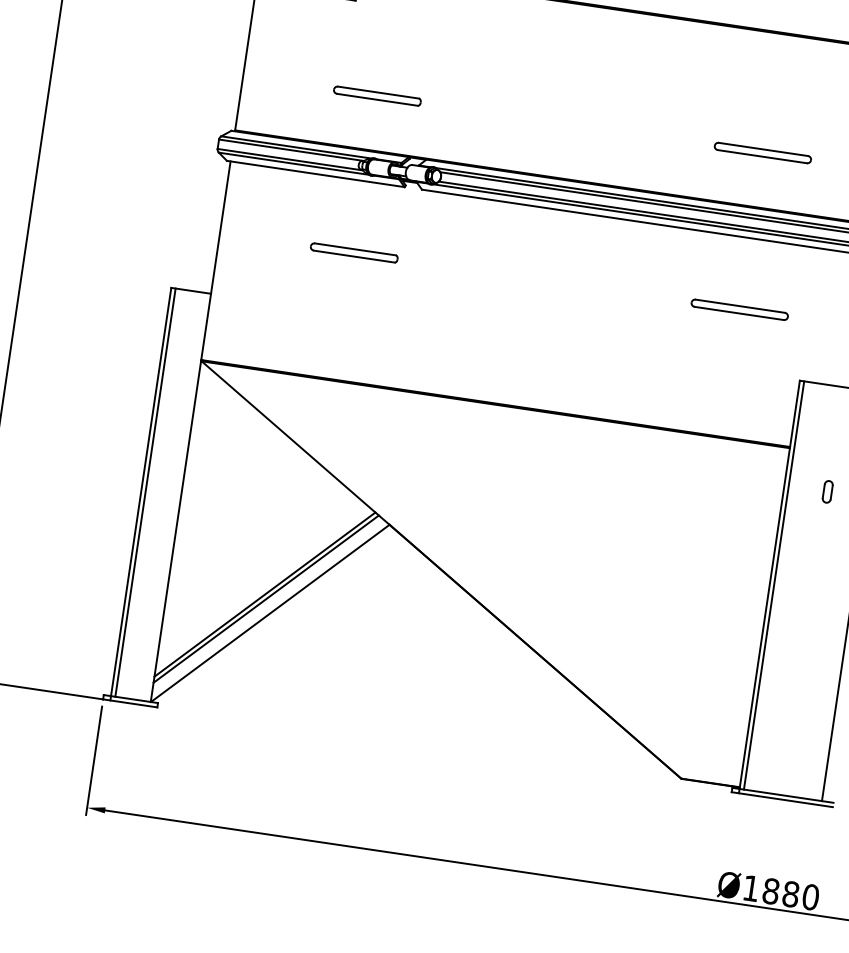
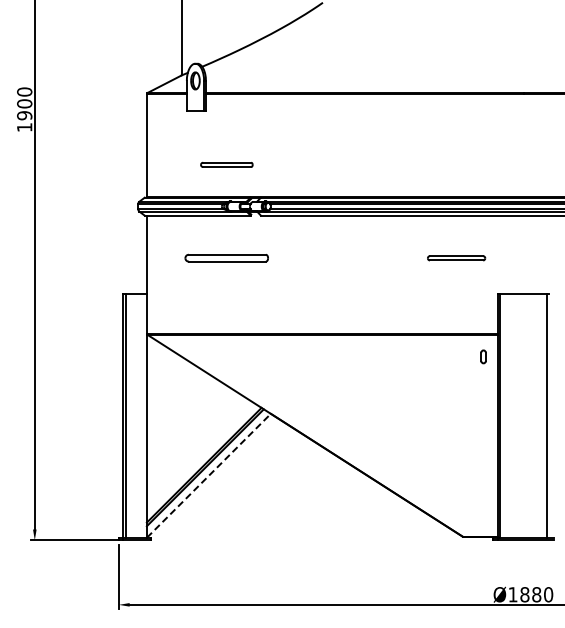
part: (762, 152) -> (456, 164), removed
part: (353, 253) -> (226, 258), size x1.6
part: (827, 491) -> (483, 356), moved
line: (269, 612) -> (208, 475), solid -> dashed

